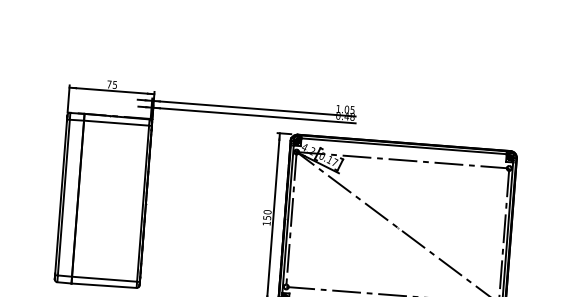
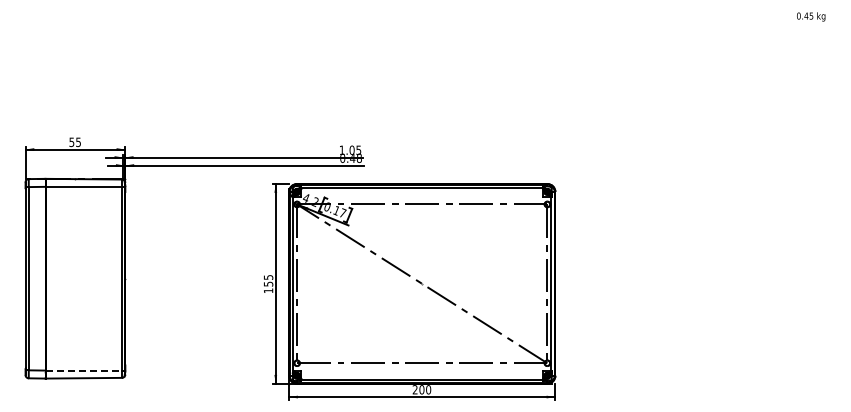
text: (109, 84) -> (71, 142), 75 -> 55
text: (267, 212) -> (268, 277), 150 -> 155
line: (105, 279) -> (84, 370), solid -> dashed

